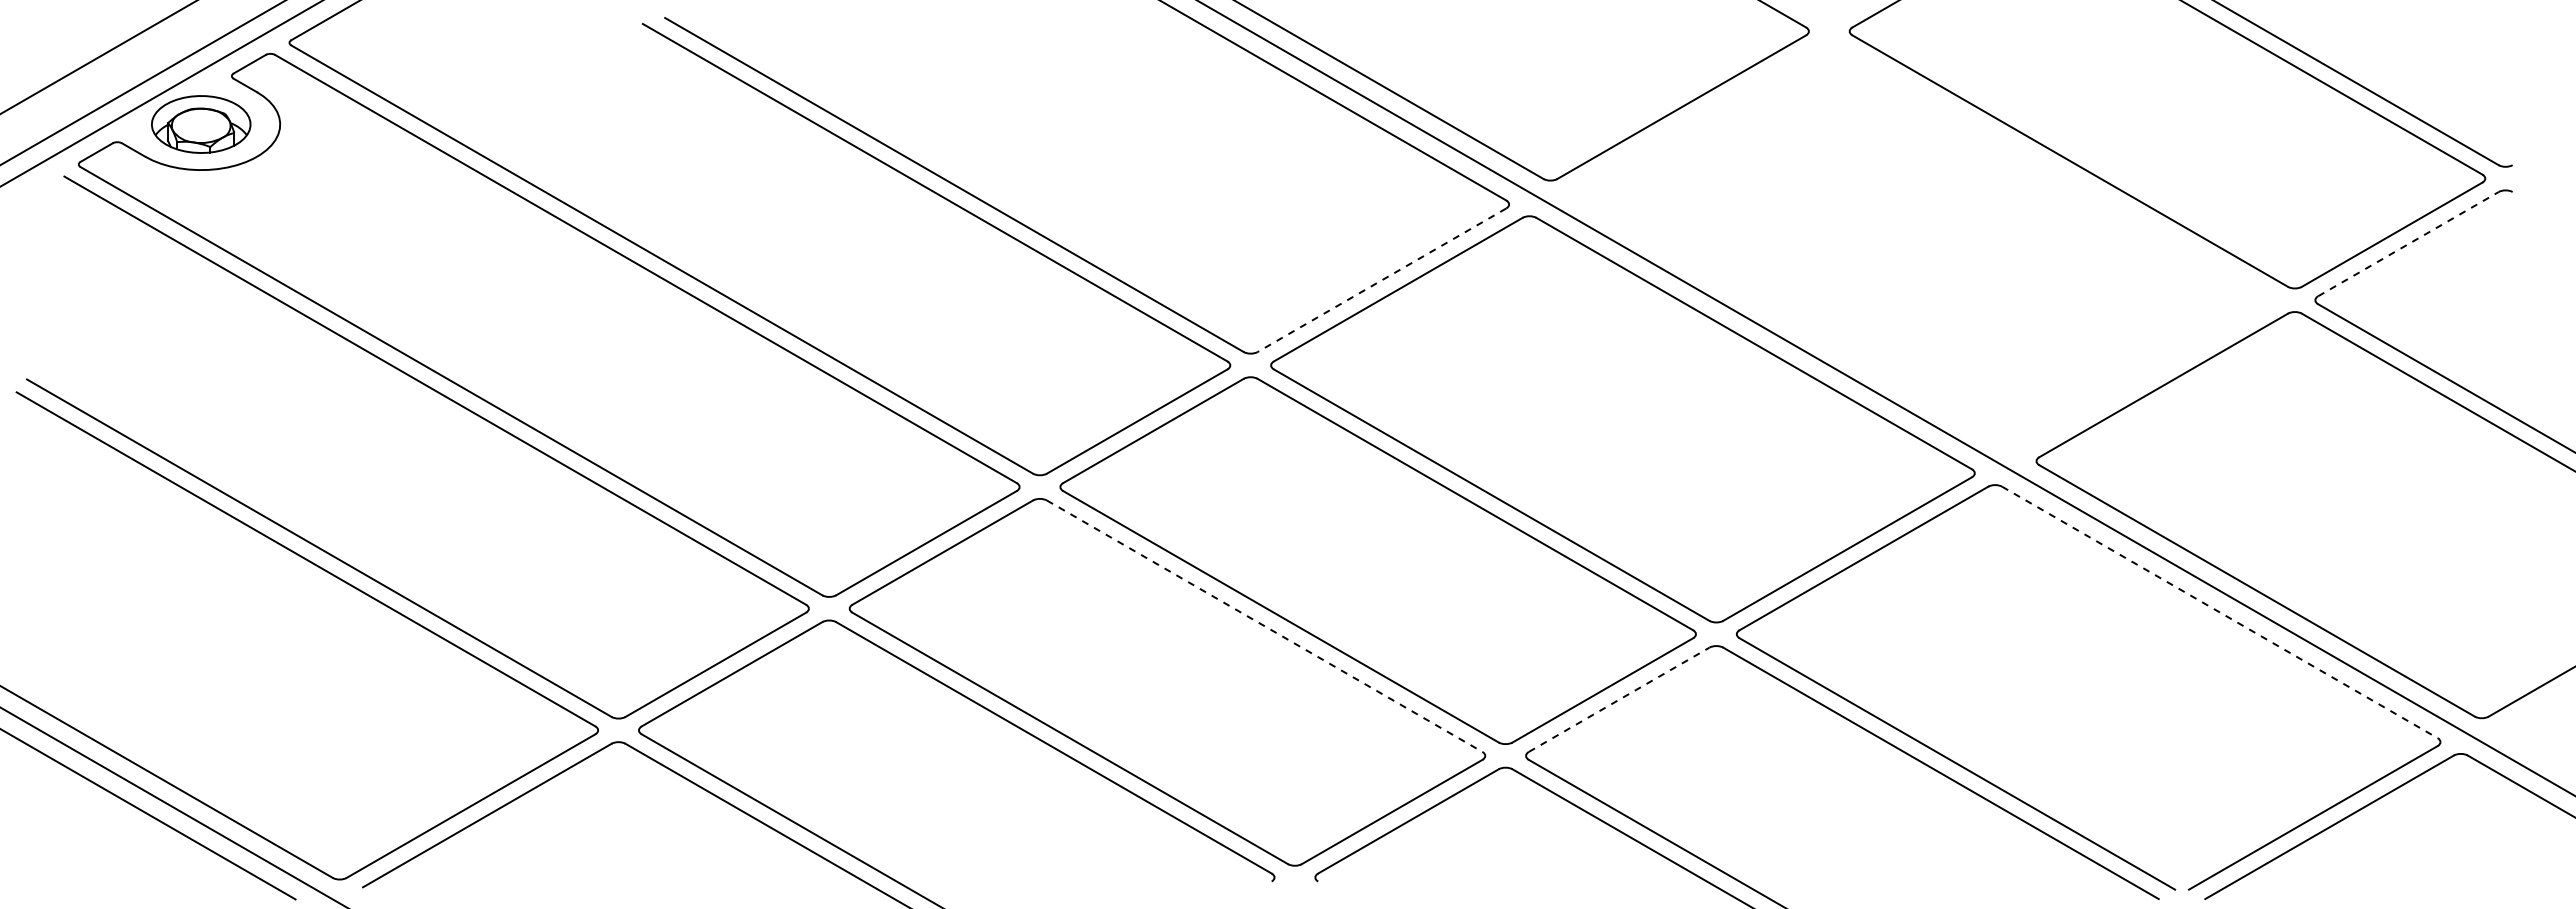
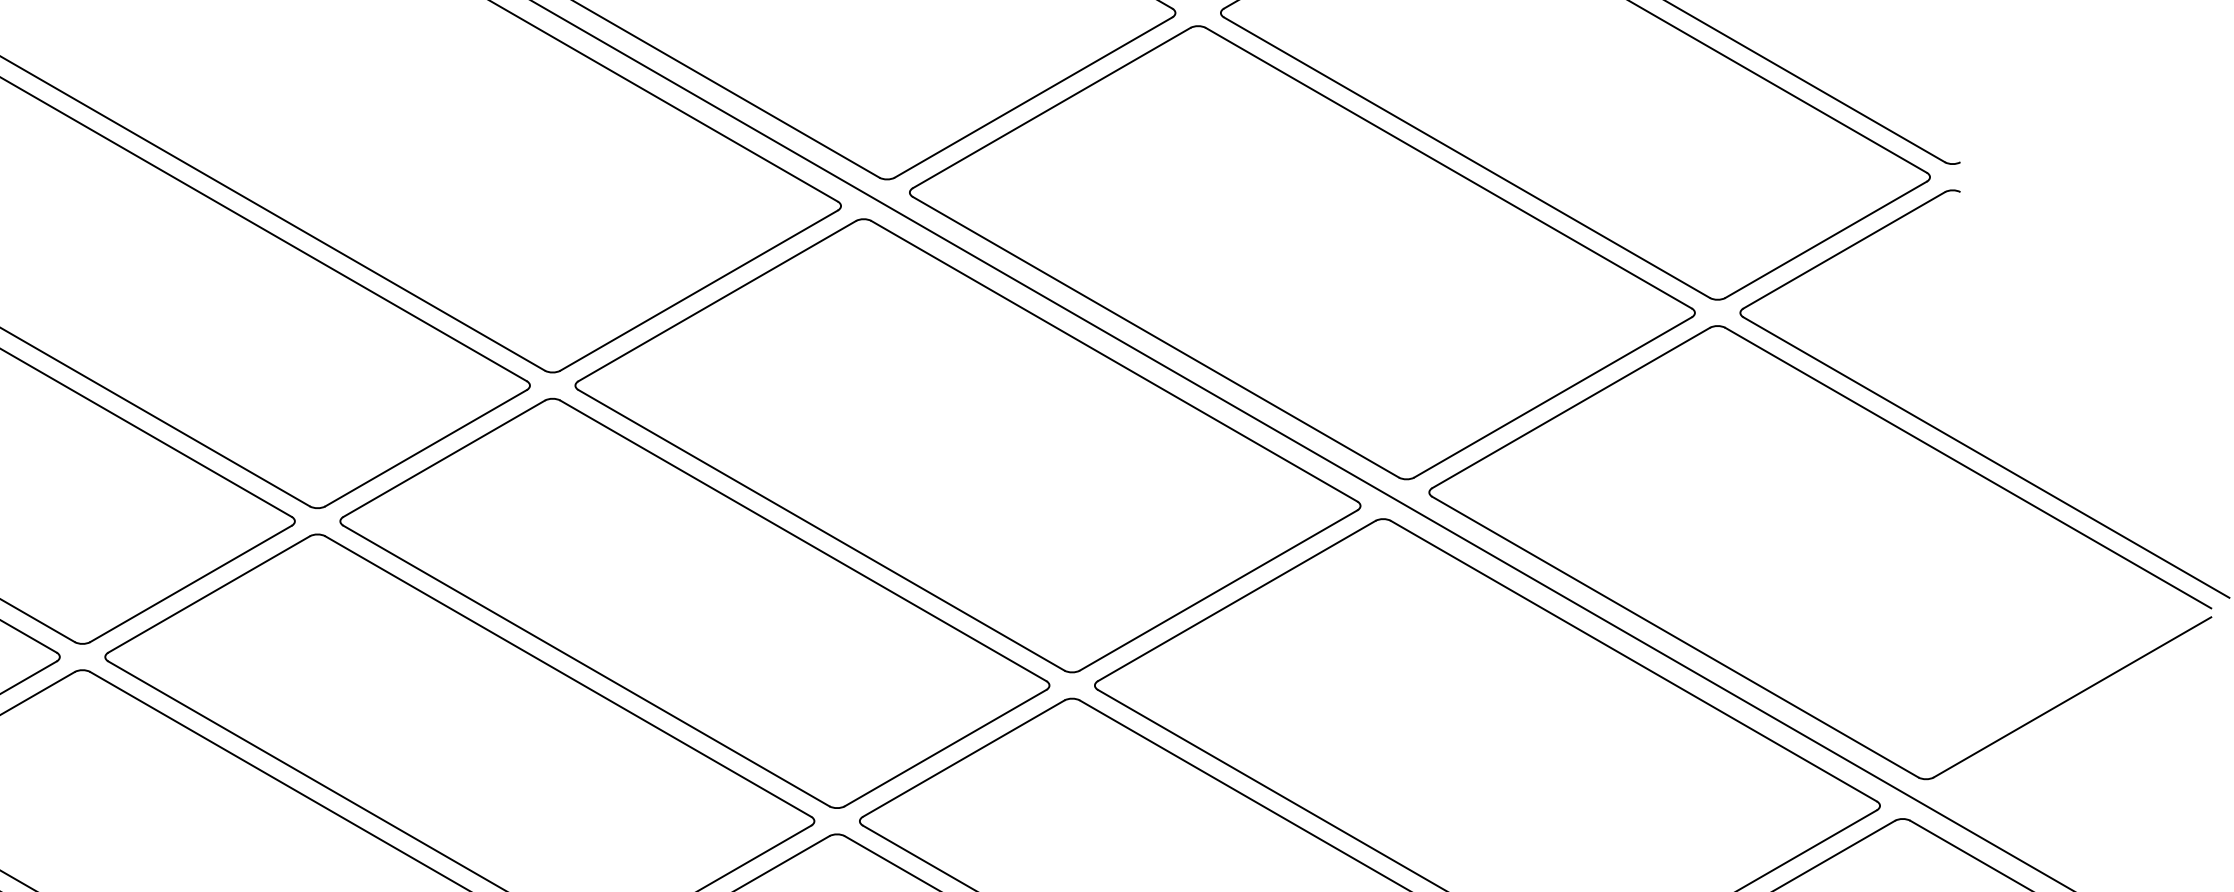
line: (2408, 243) -> (1844, 249), dashed -> solid
part: (1922, 246) -> (1302, 252), added
line: (1381, 280) -> (698, 290), dashed -> solid
line: (2220, 612) -> (1634, 661), dashed -> solid
line: (1265, 626) -> (569, 676), dashed -> solid
line: (1619, 699) -> (964, 758), dashed -> solid

